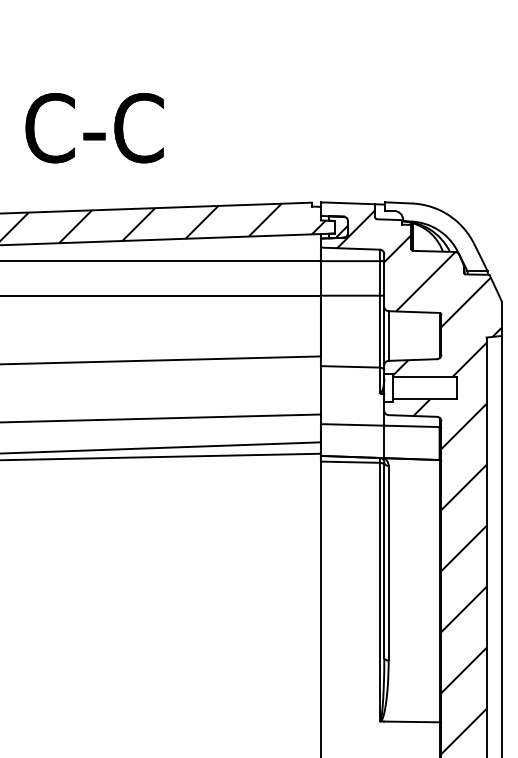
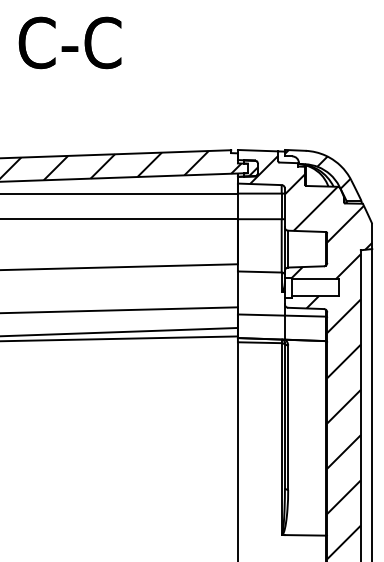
text: (93, 127) -> (69, 42), moved
hatch: (428, 228) -> (317, 169), added

